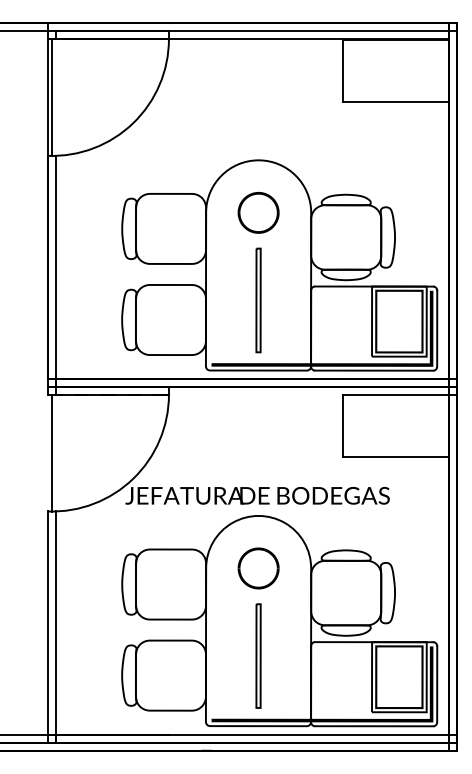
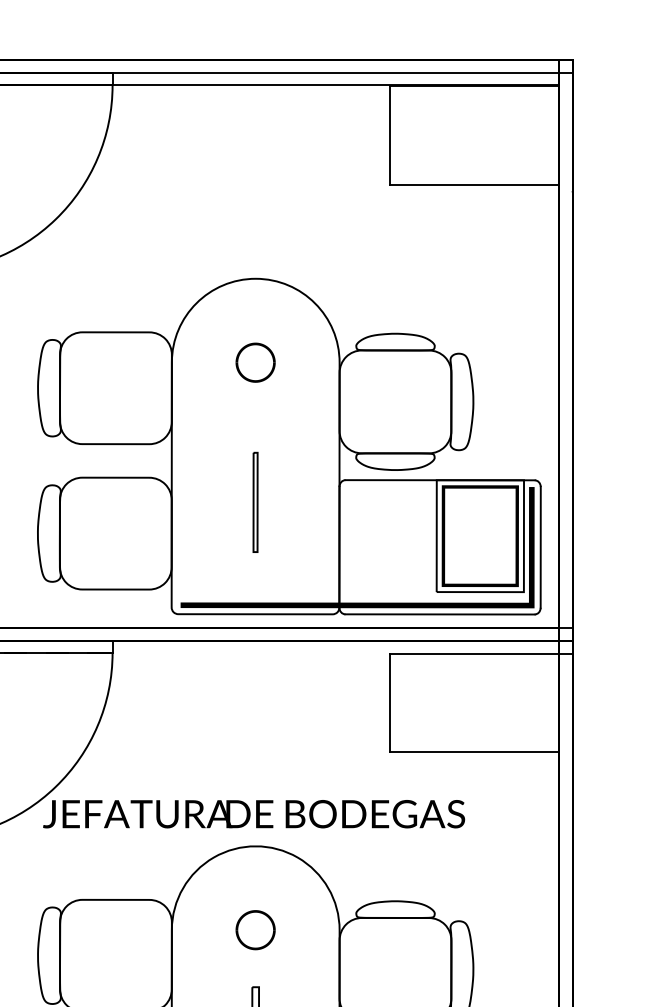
part: (258, 212) -> (255, 362), size x0.6
part: (258, 300) -> (255, 502), size x0.6
part: (258, 568) -> (255, 930), size x0.6

